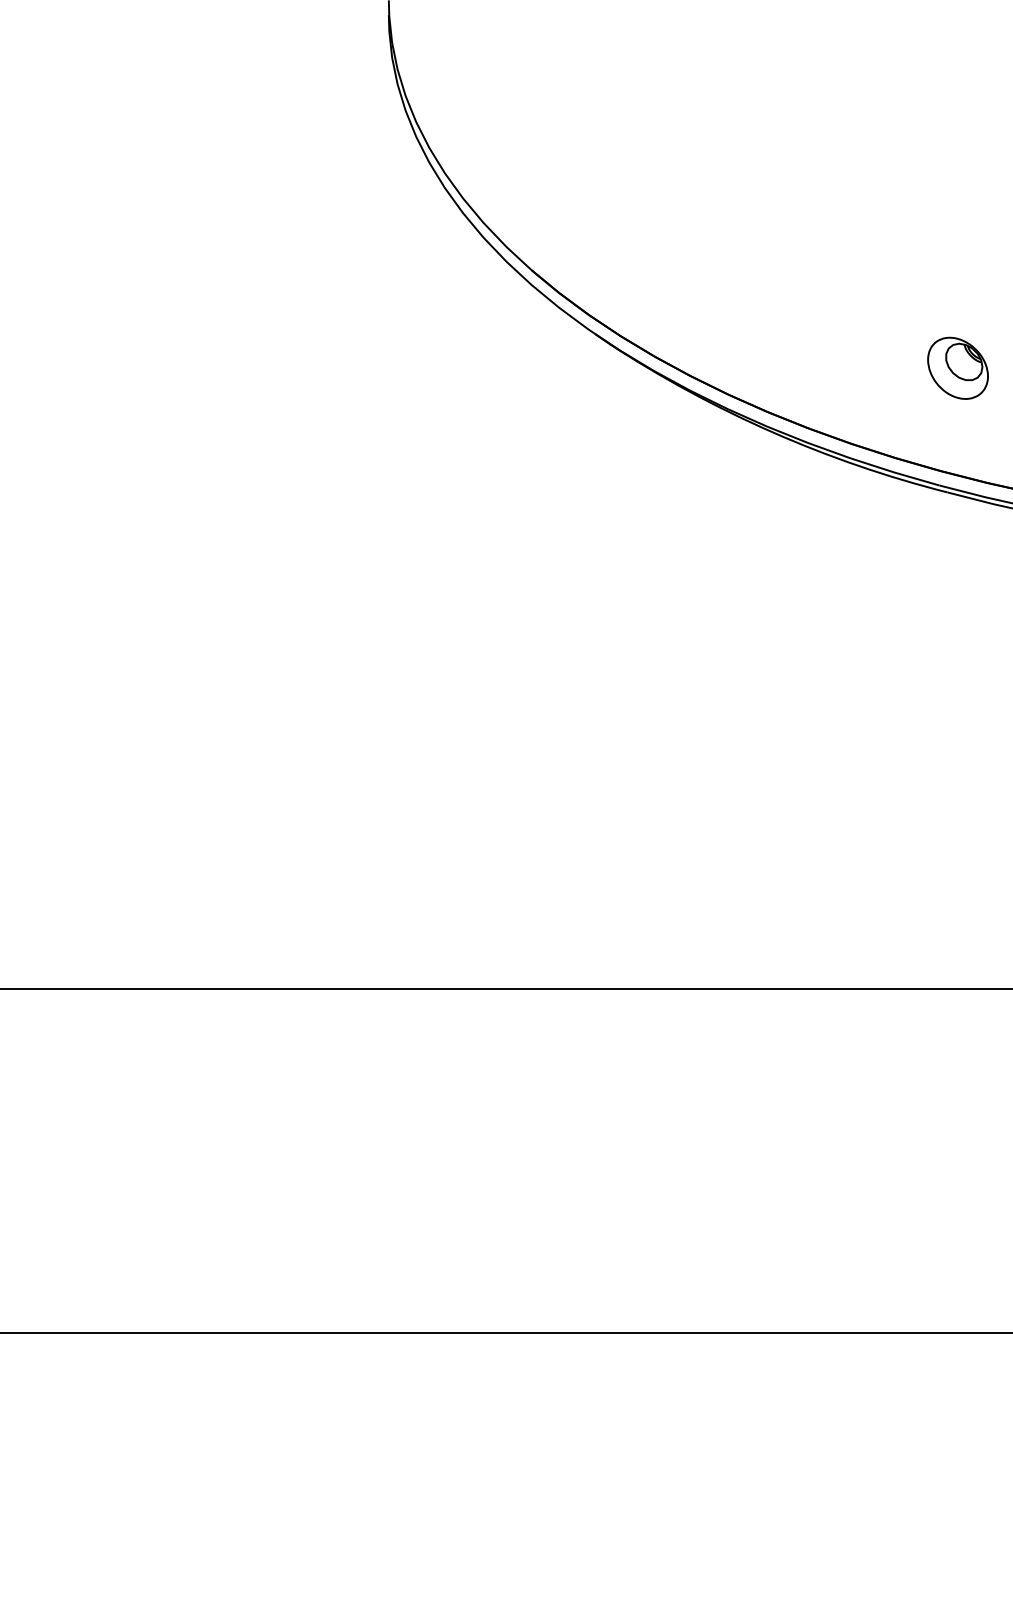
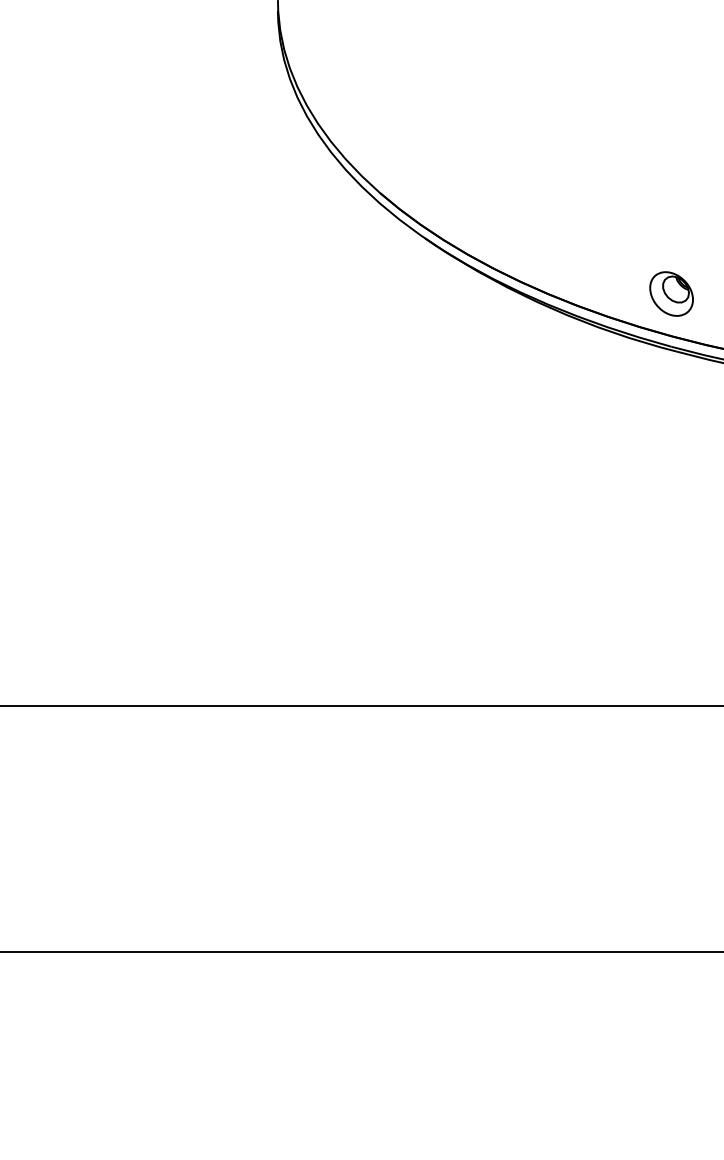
part: (957, 367) -> (671, 293), moved

